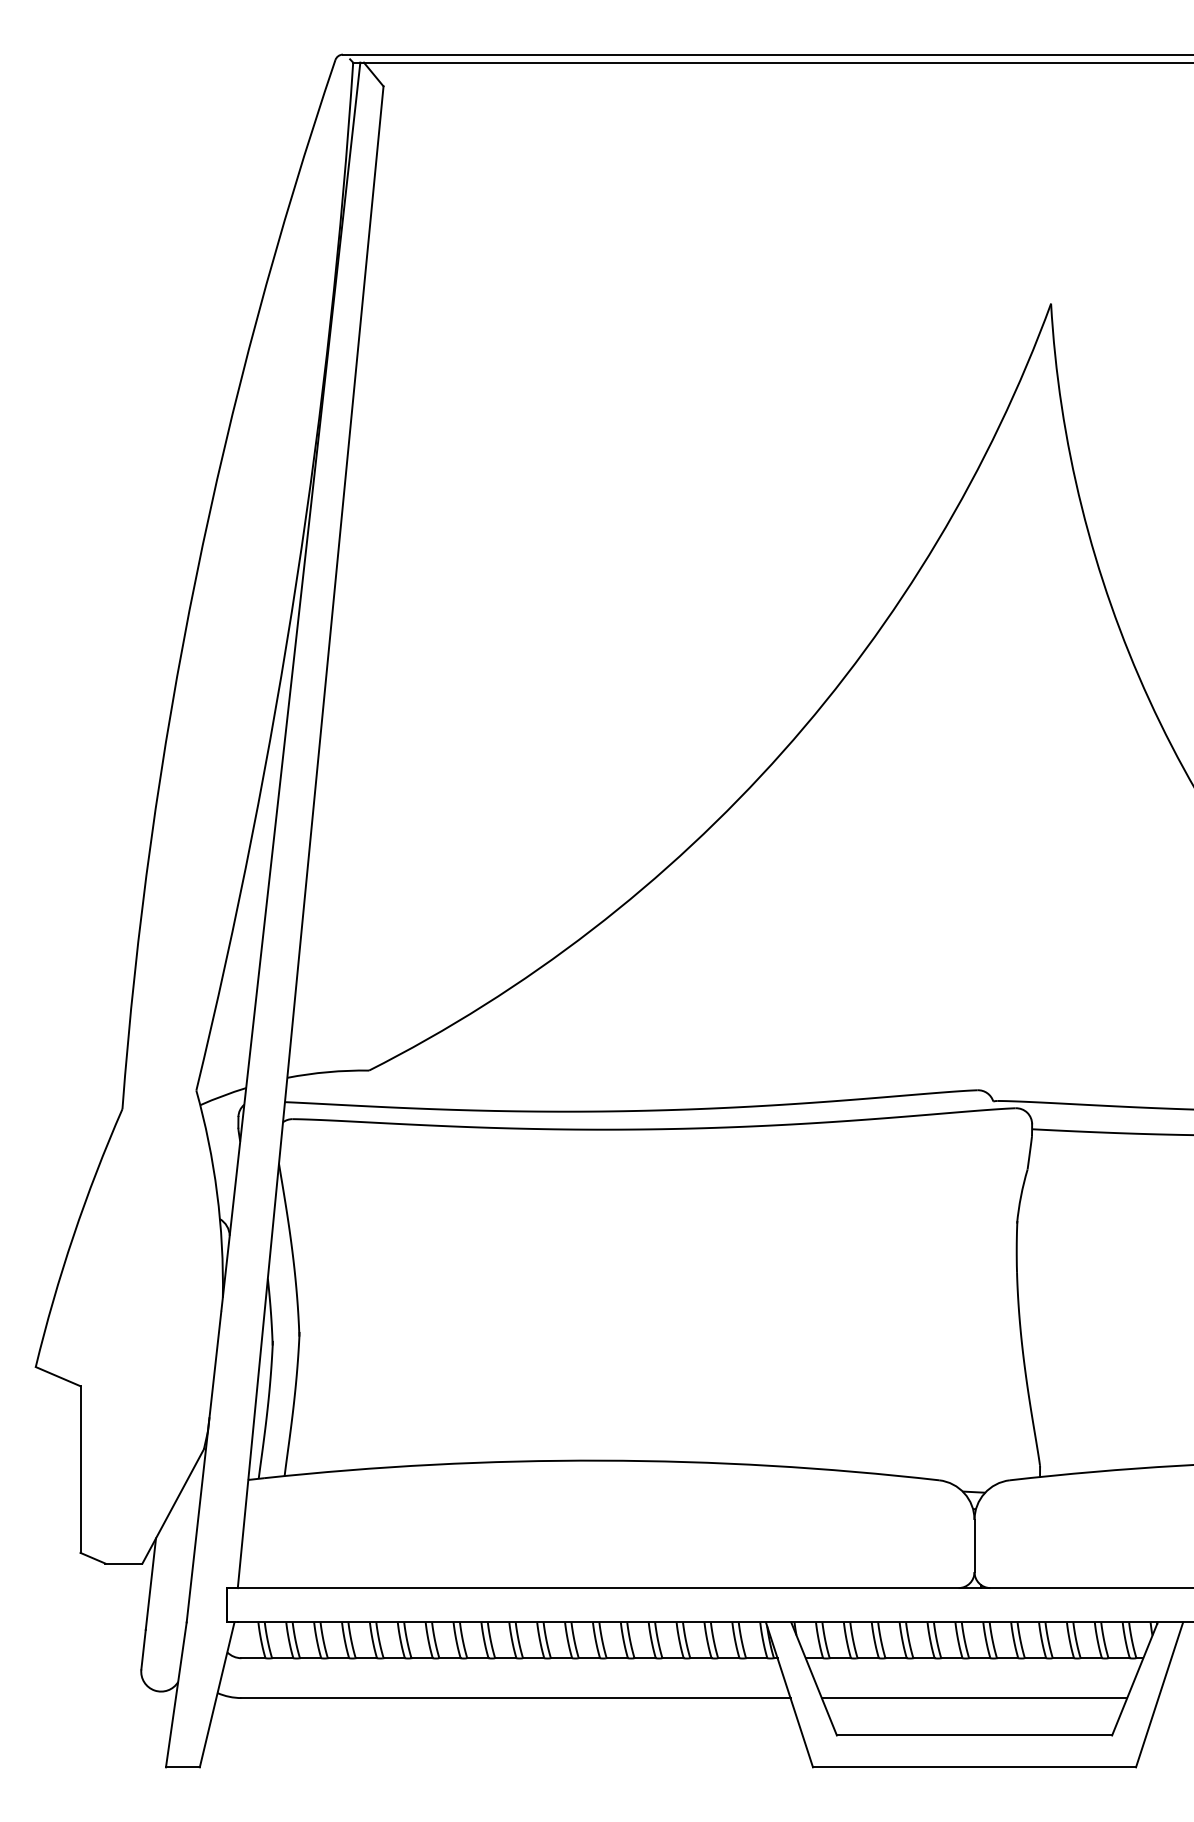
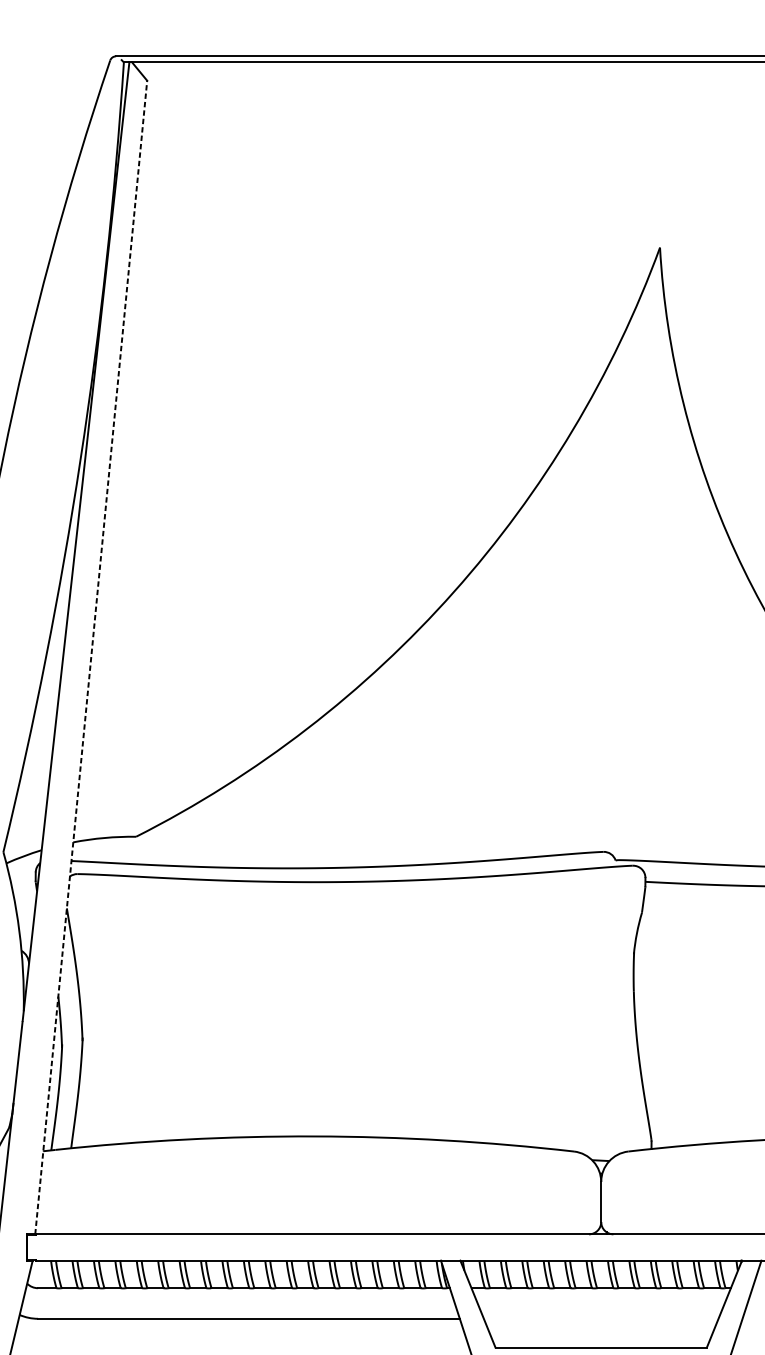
line: (310, 836) -> (91, 656), solid -> dashed
line: (974, 1698) -> (601, 1319), removed

